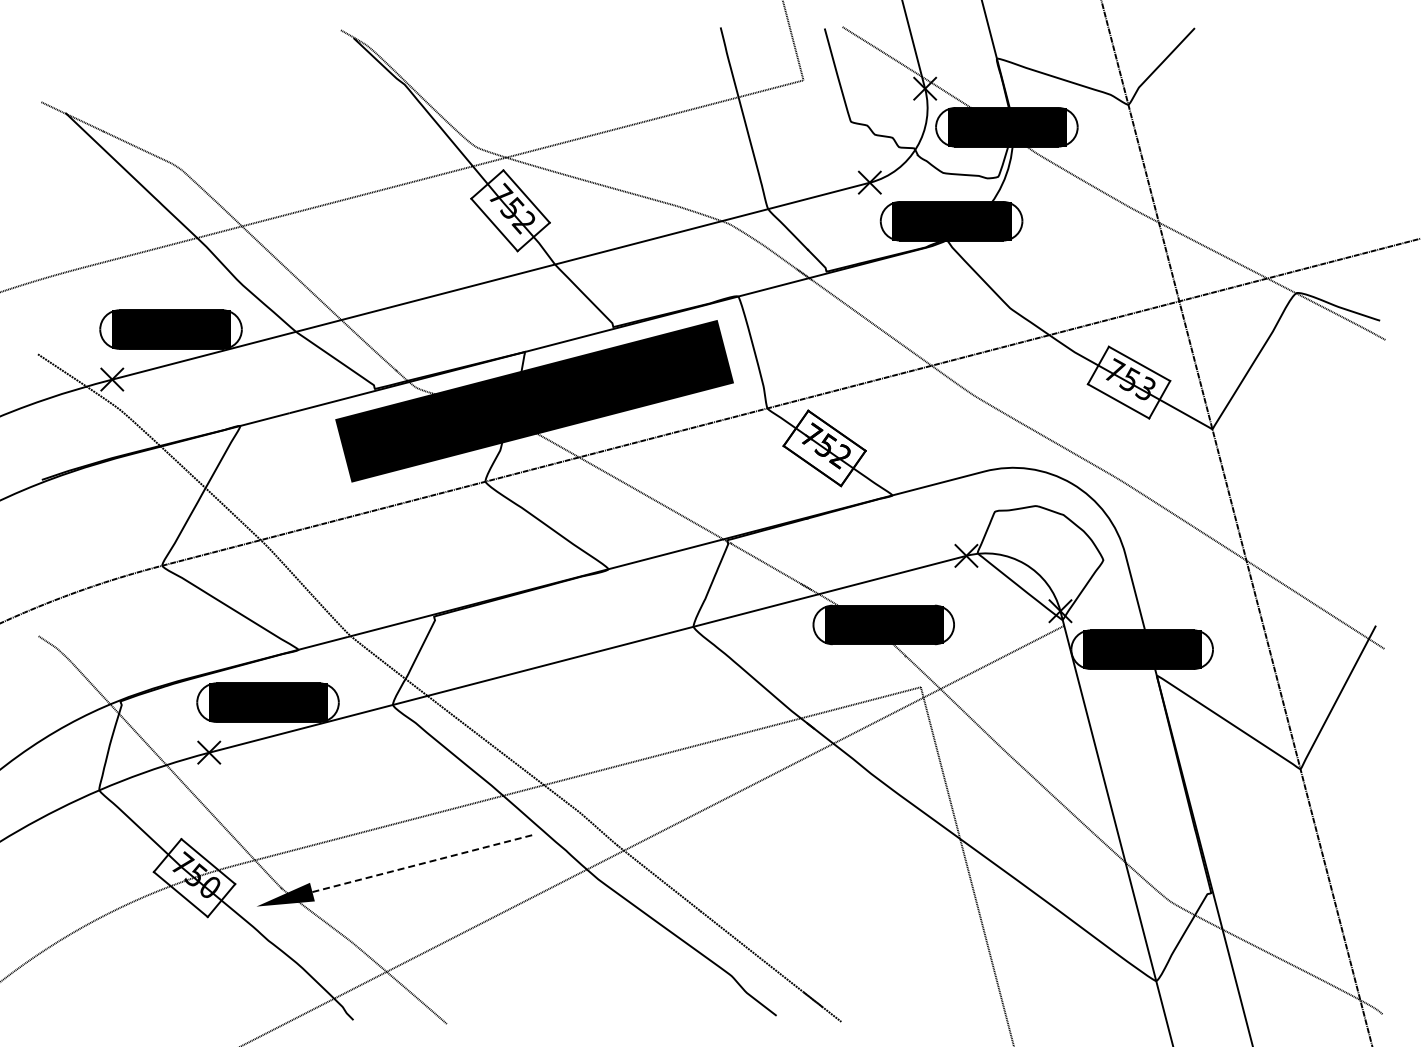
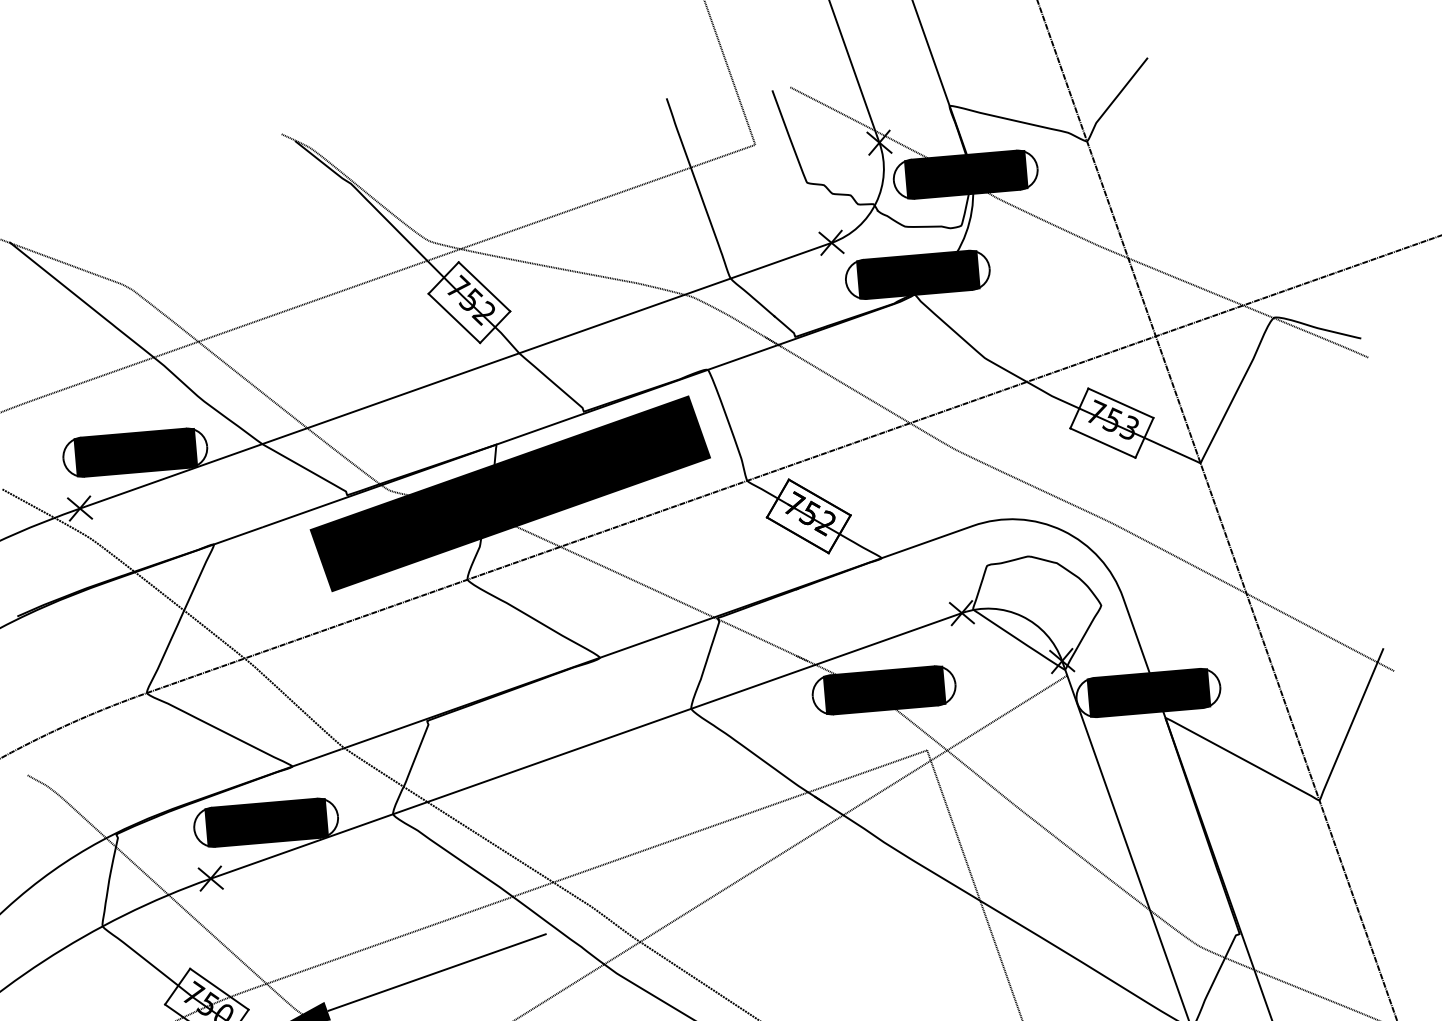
line: (423, 863) -> (437, 972), dashed -> solid

